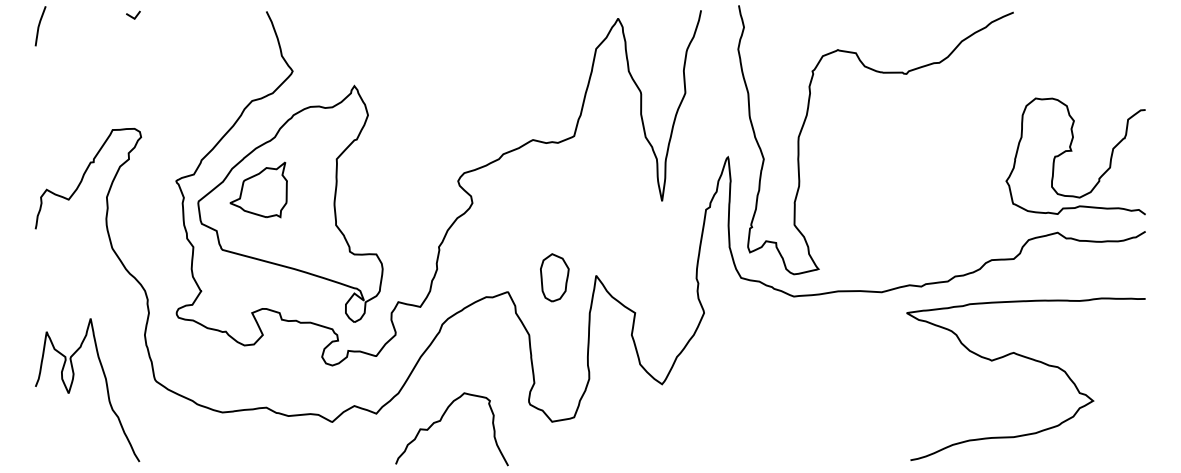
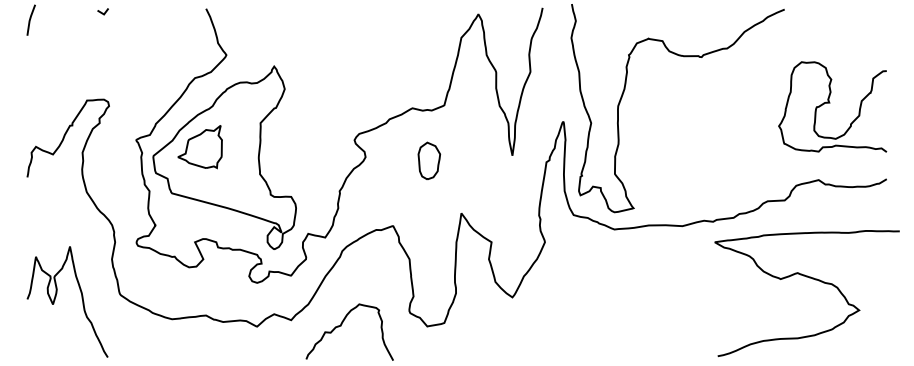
curve: (1072, 151) -> (830, 103), moved
part: (554, 277) -> (429, 160), moved
curve: (1032, 361) -> (812, 279), moved

